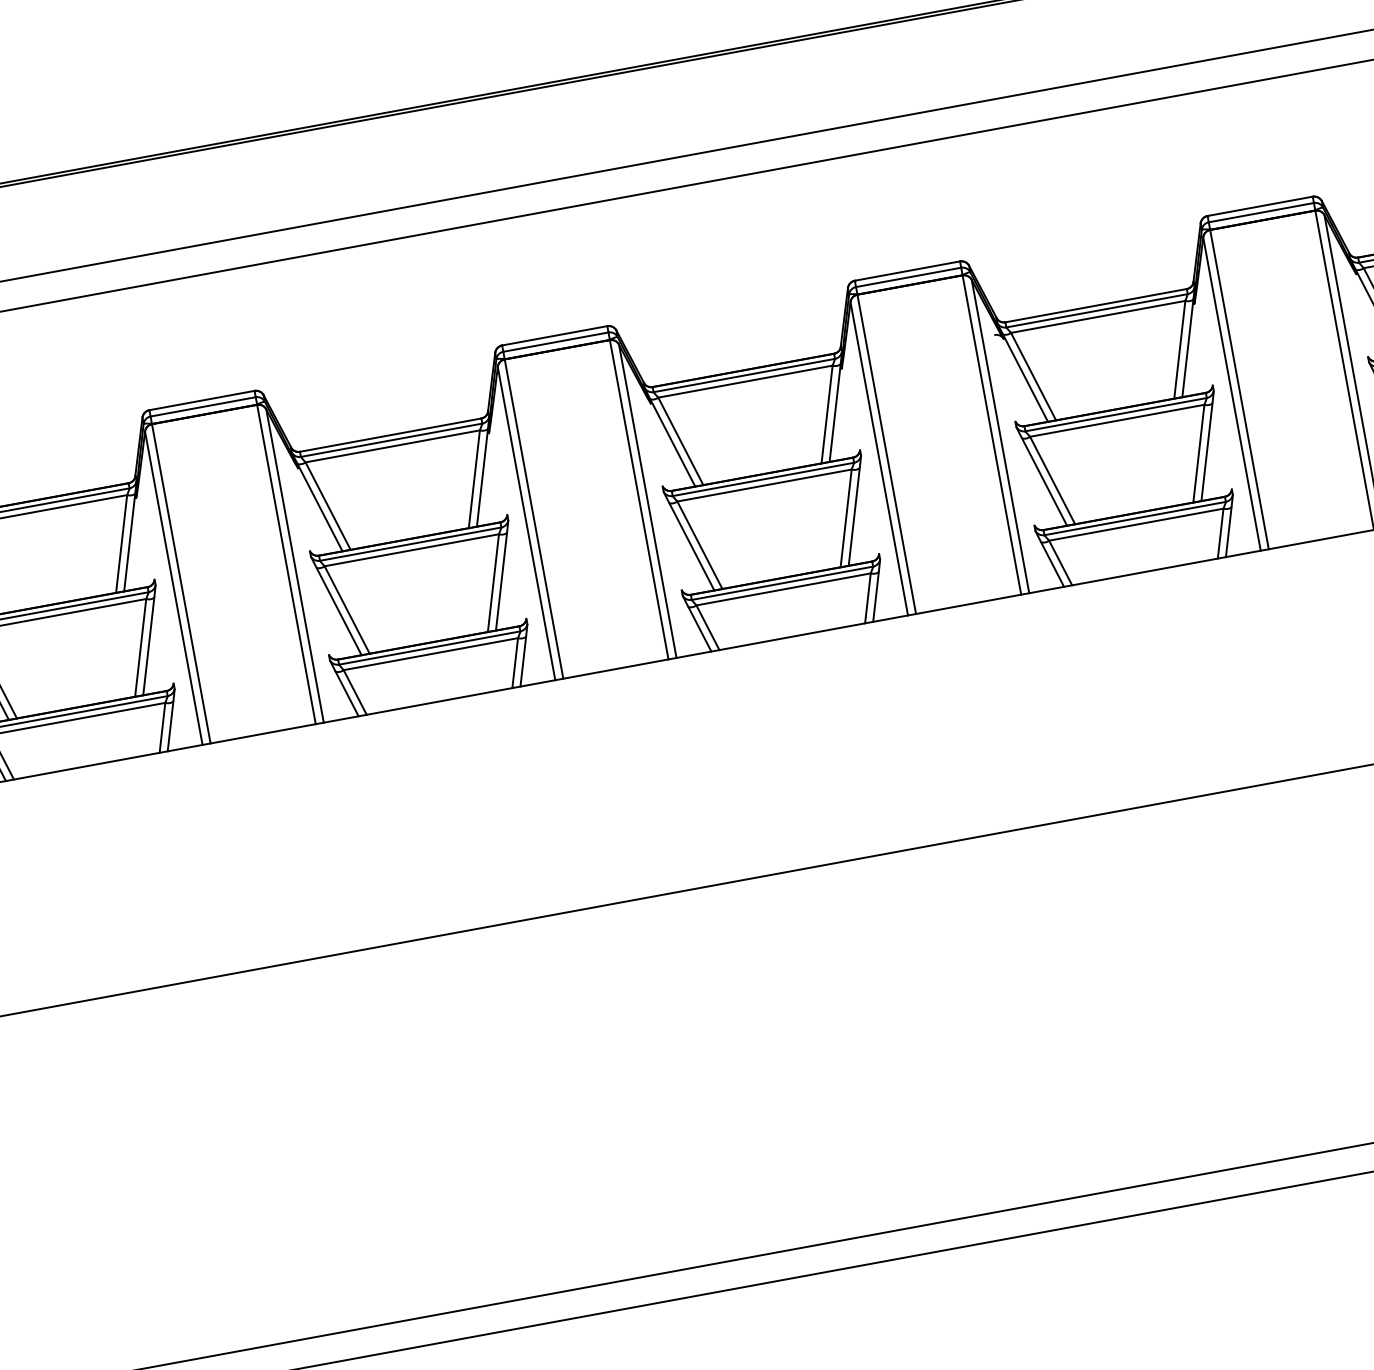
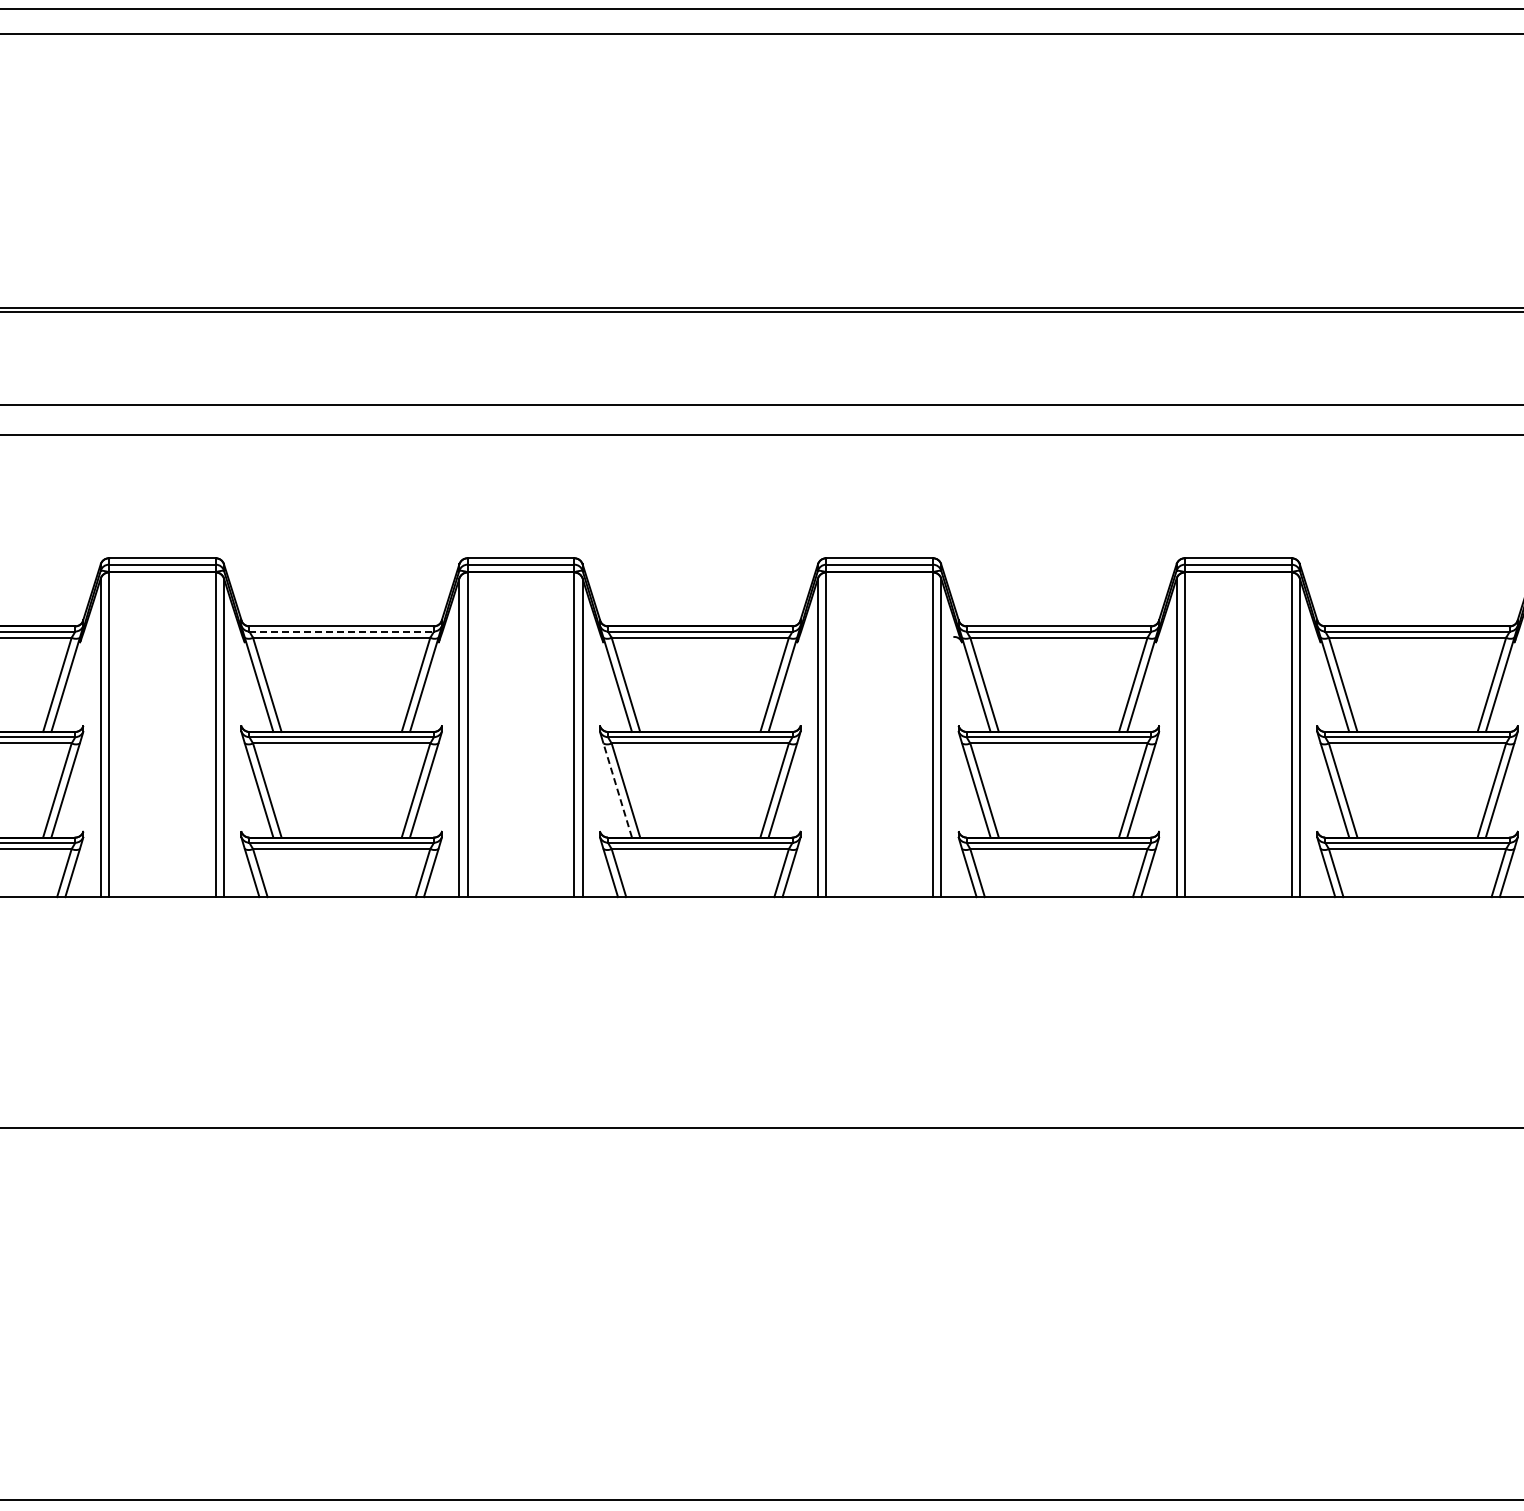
line: (392, 440) -> (342, 631), solid -> dashed
line: (691, 546) -> (617, 790), solid -> dashed

